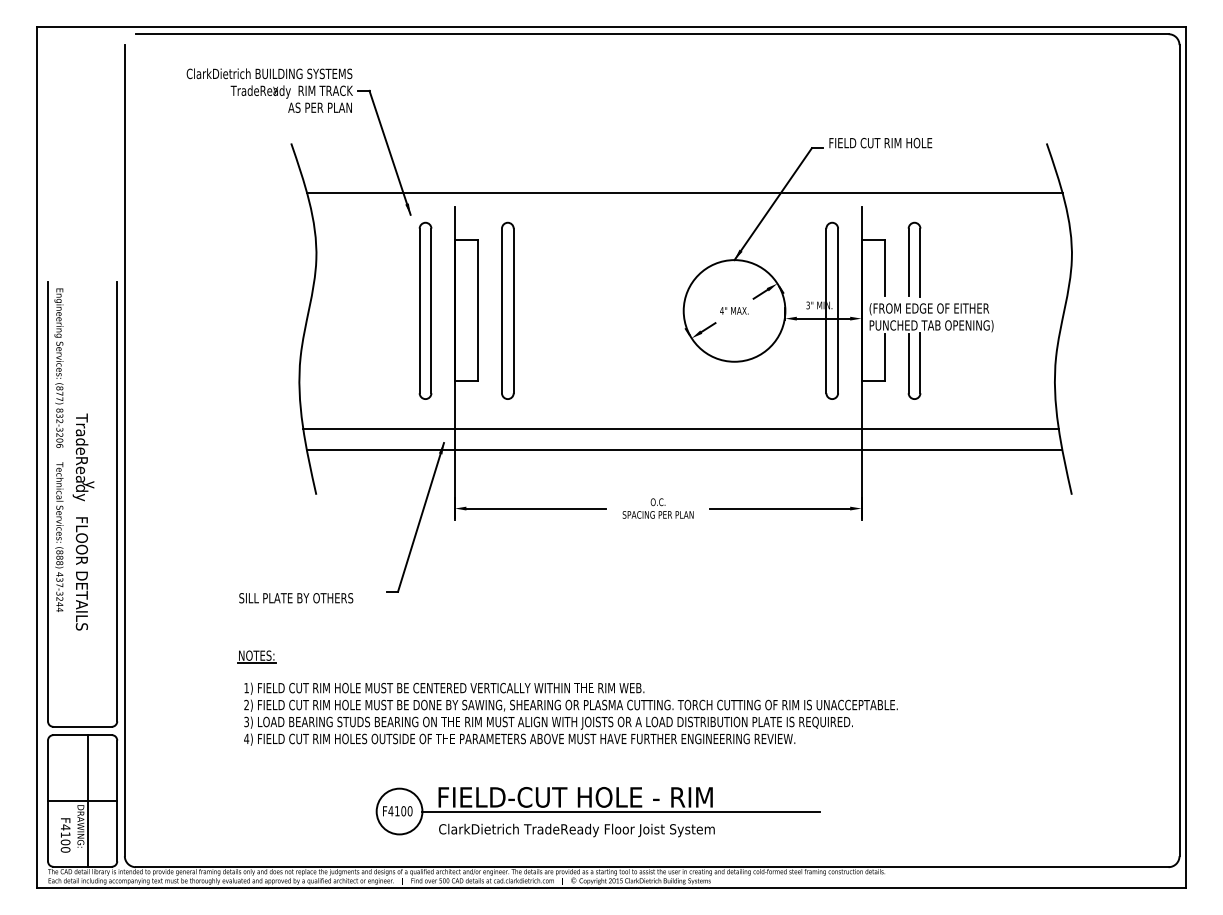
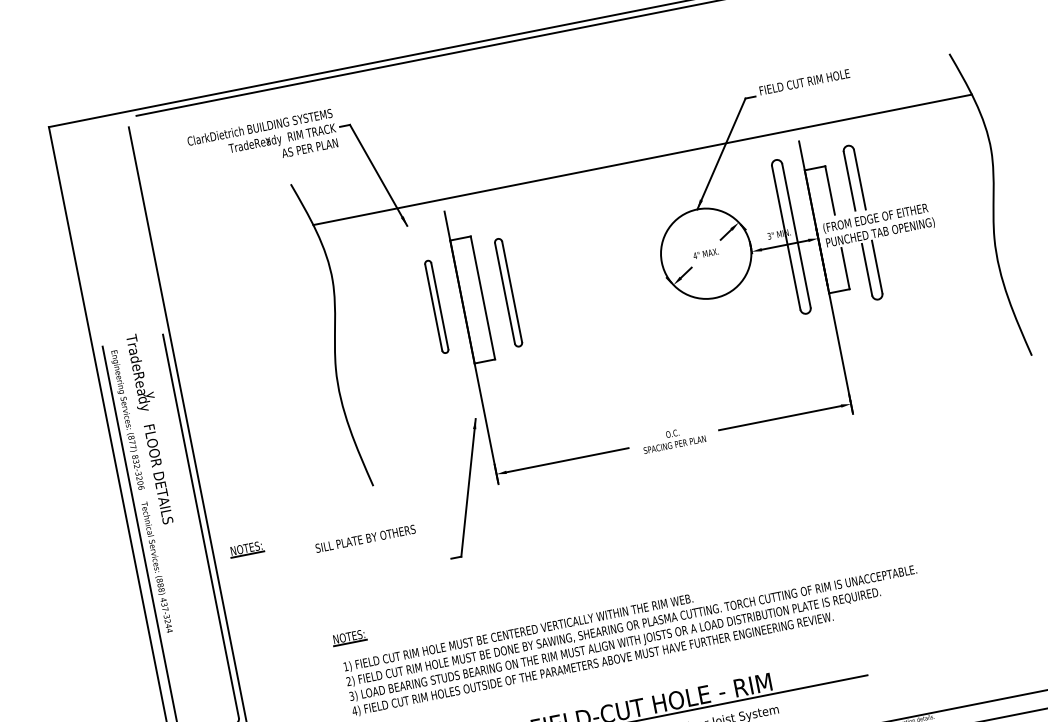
part: (425, 310) -> (436, 306), size x0.6
part: (507, 310) -> (508, 292), size x0.7
line: (680, 428) -> (679, 365), removed
line: (684, 450) -> (686, 384), removed
text: (83, 521) -> (151, 428), moved
part: (162, 536) -> (246, 549), added
text: (296, 598) -> (365, 539), moved

